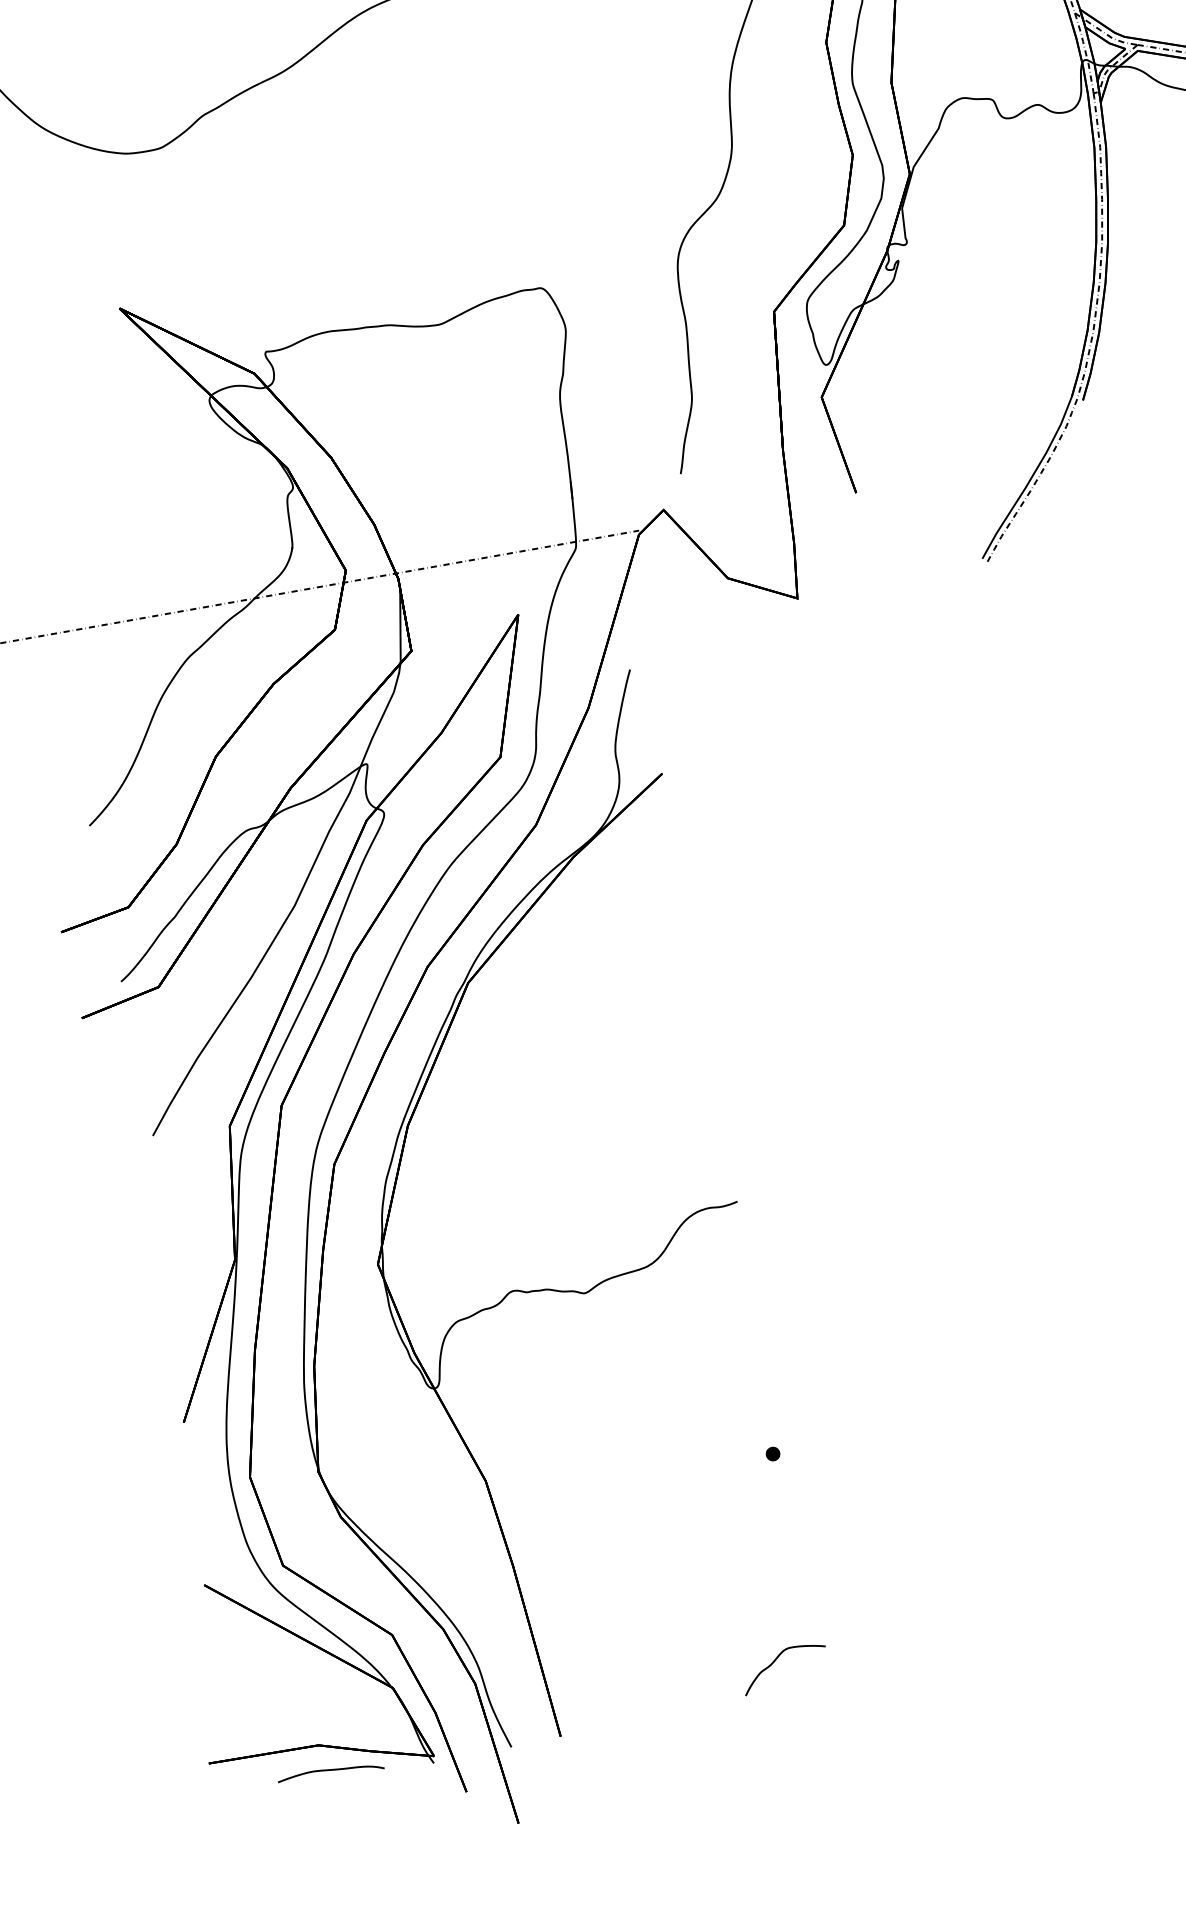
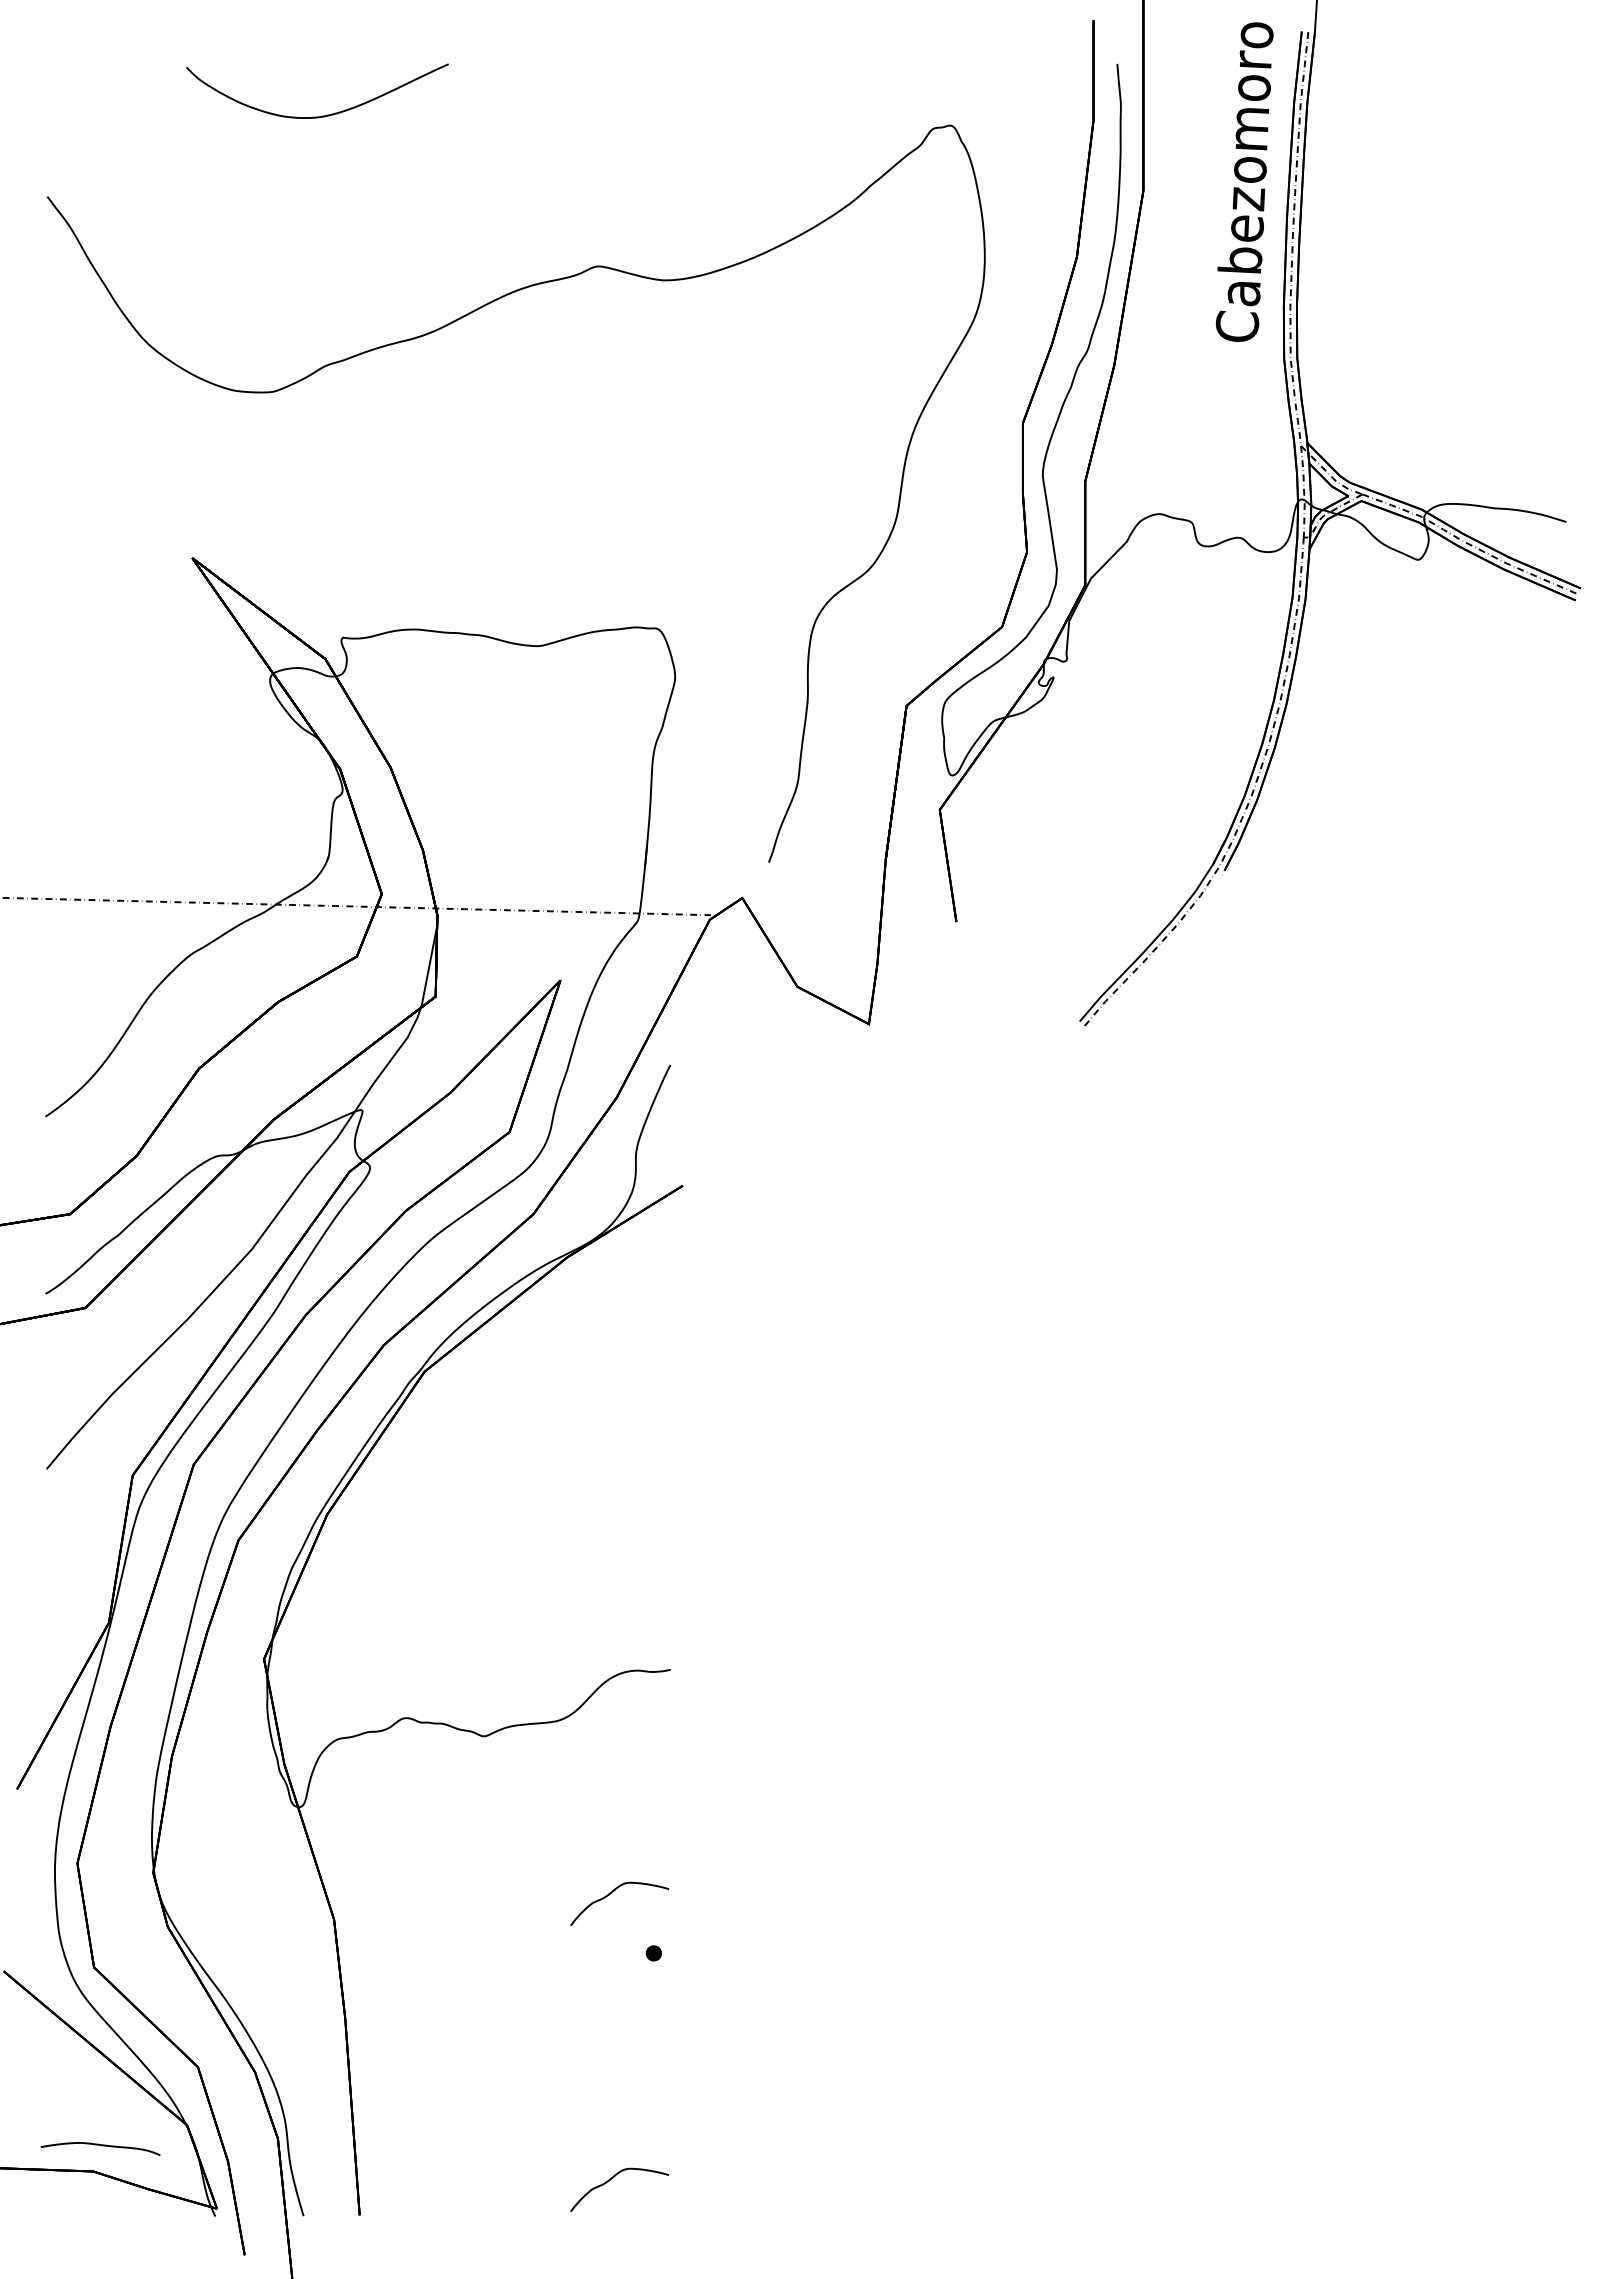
curve: (726, 1407) -> (613, 1892), added
curve: (332, 1770) -> (102, 2146), moved

